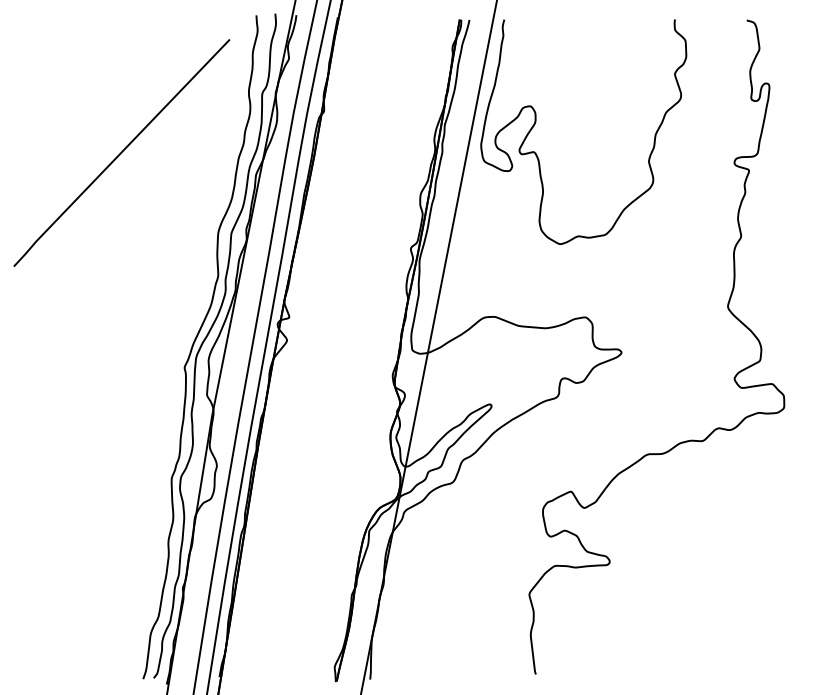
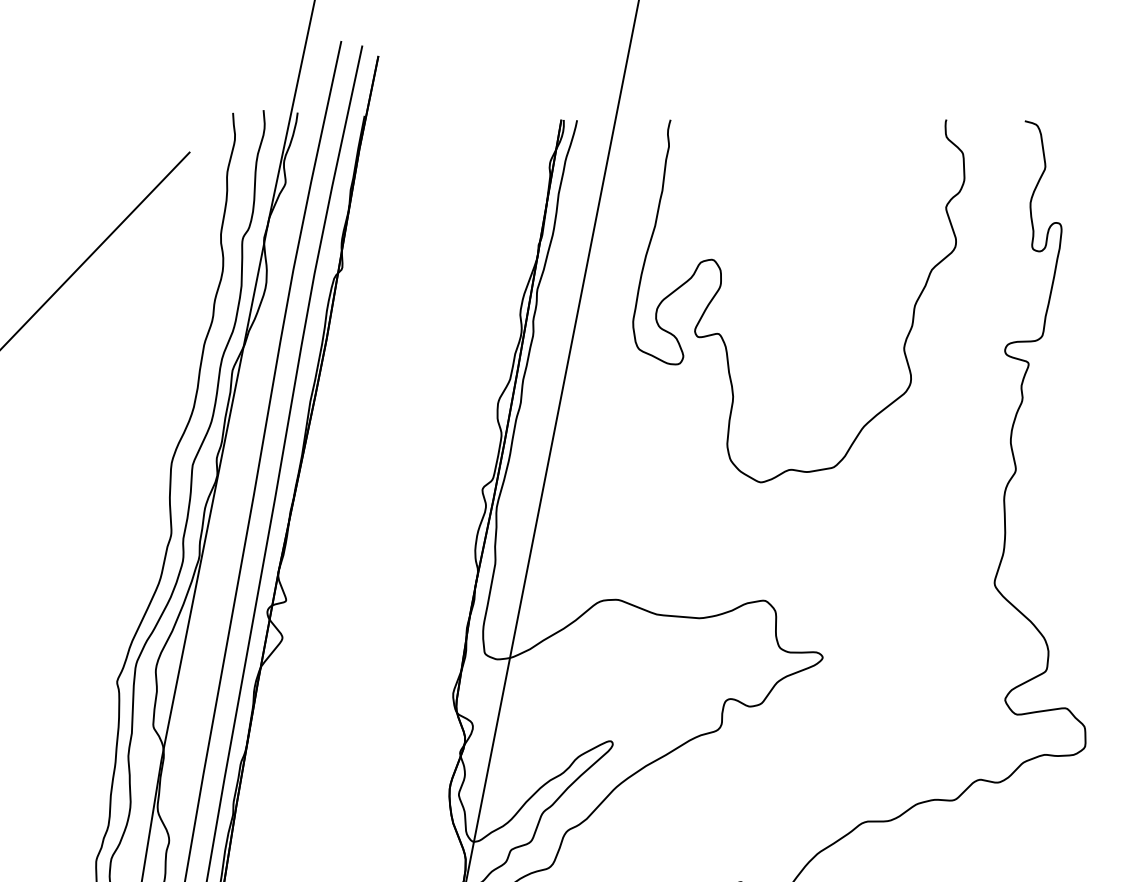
curve: (536, 122) -> (722, 285), moved

